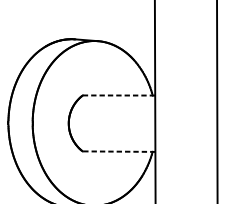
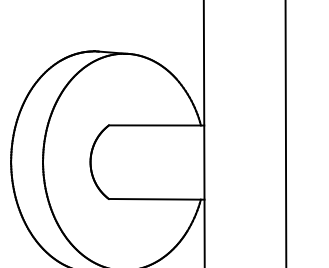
line: (118, 95) -> (156, 125), dashed -> solid
line: (118, 151) -> (156, 199), dashed -> solid

